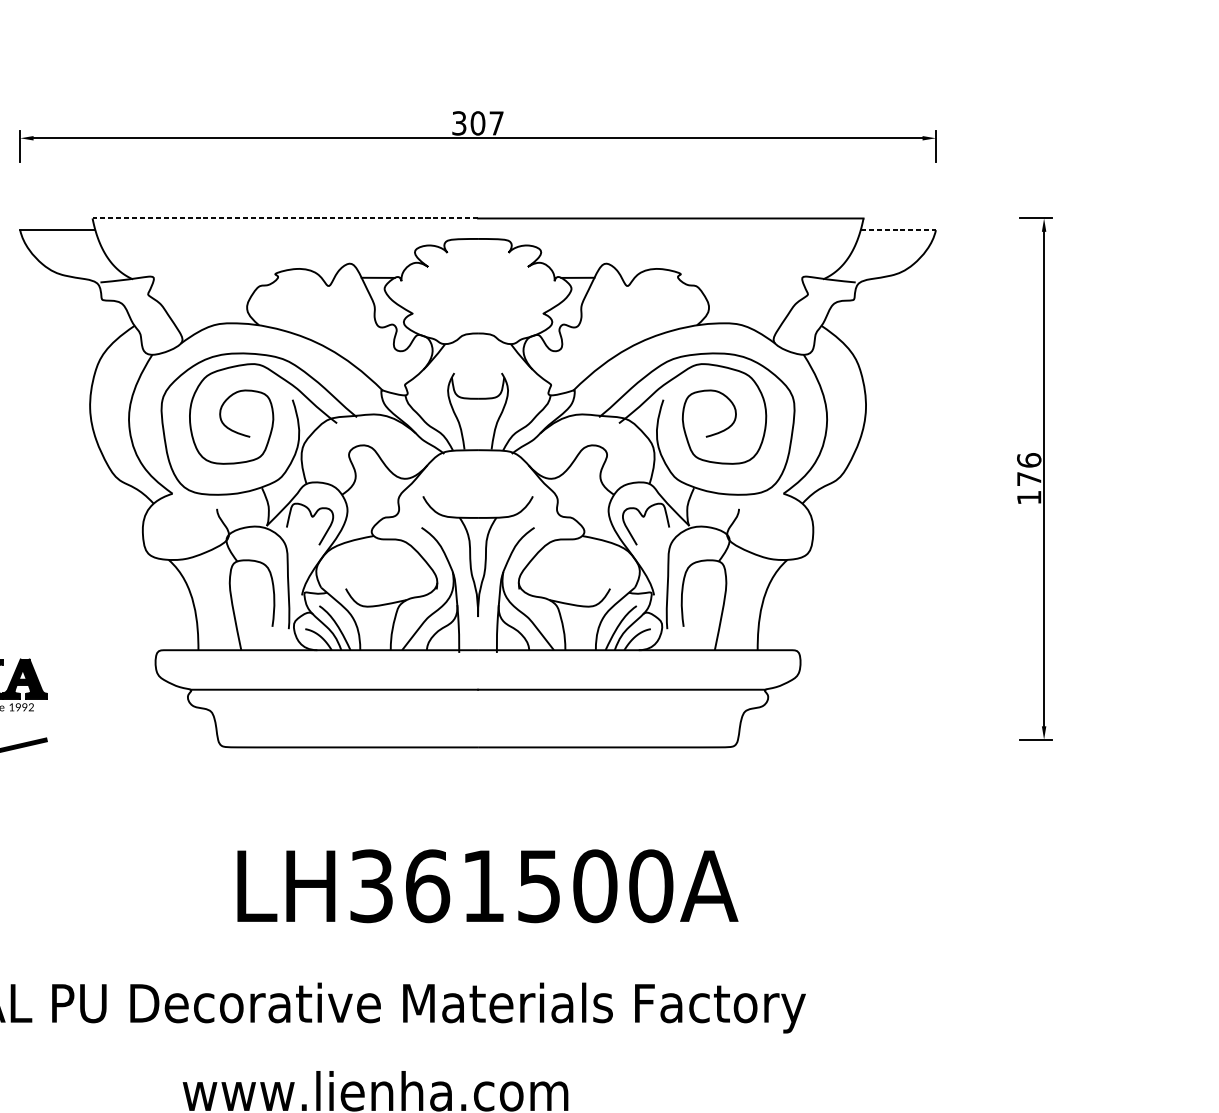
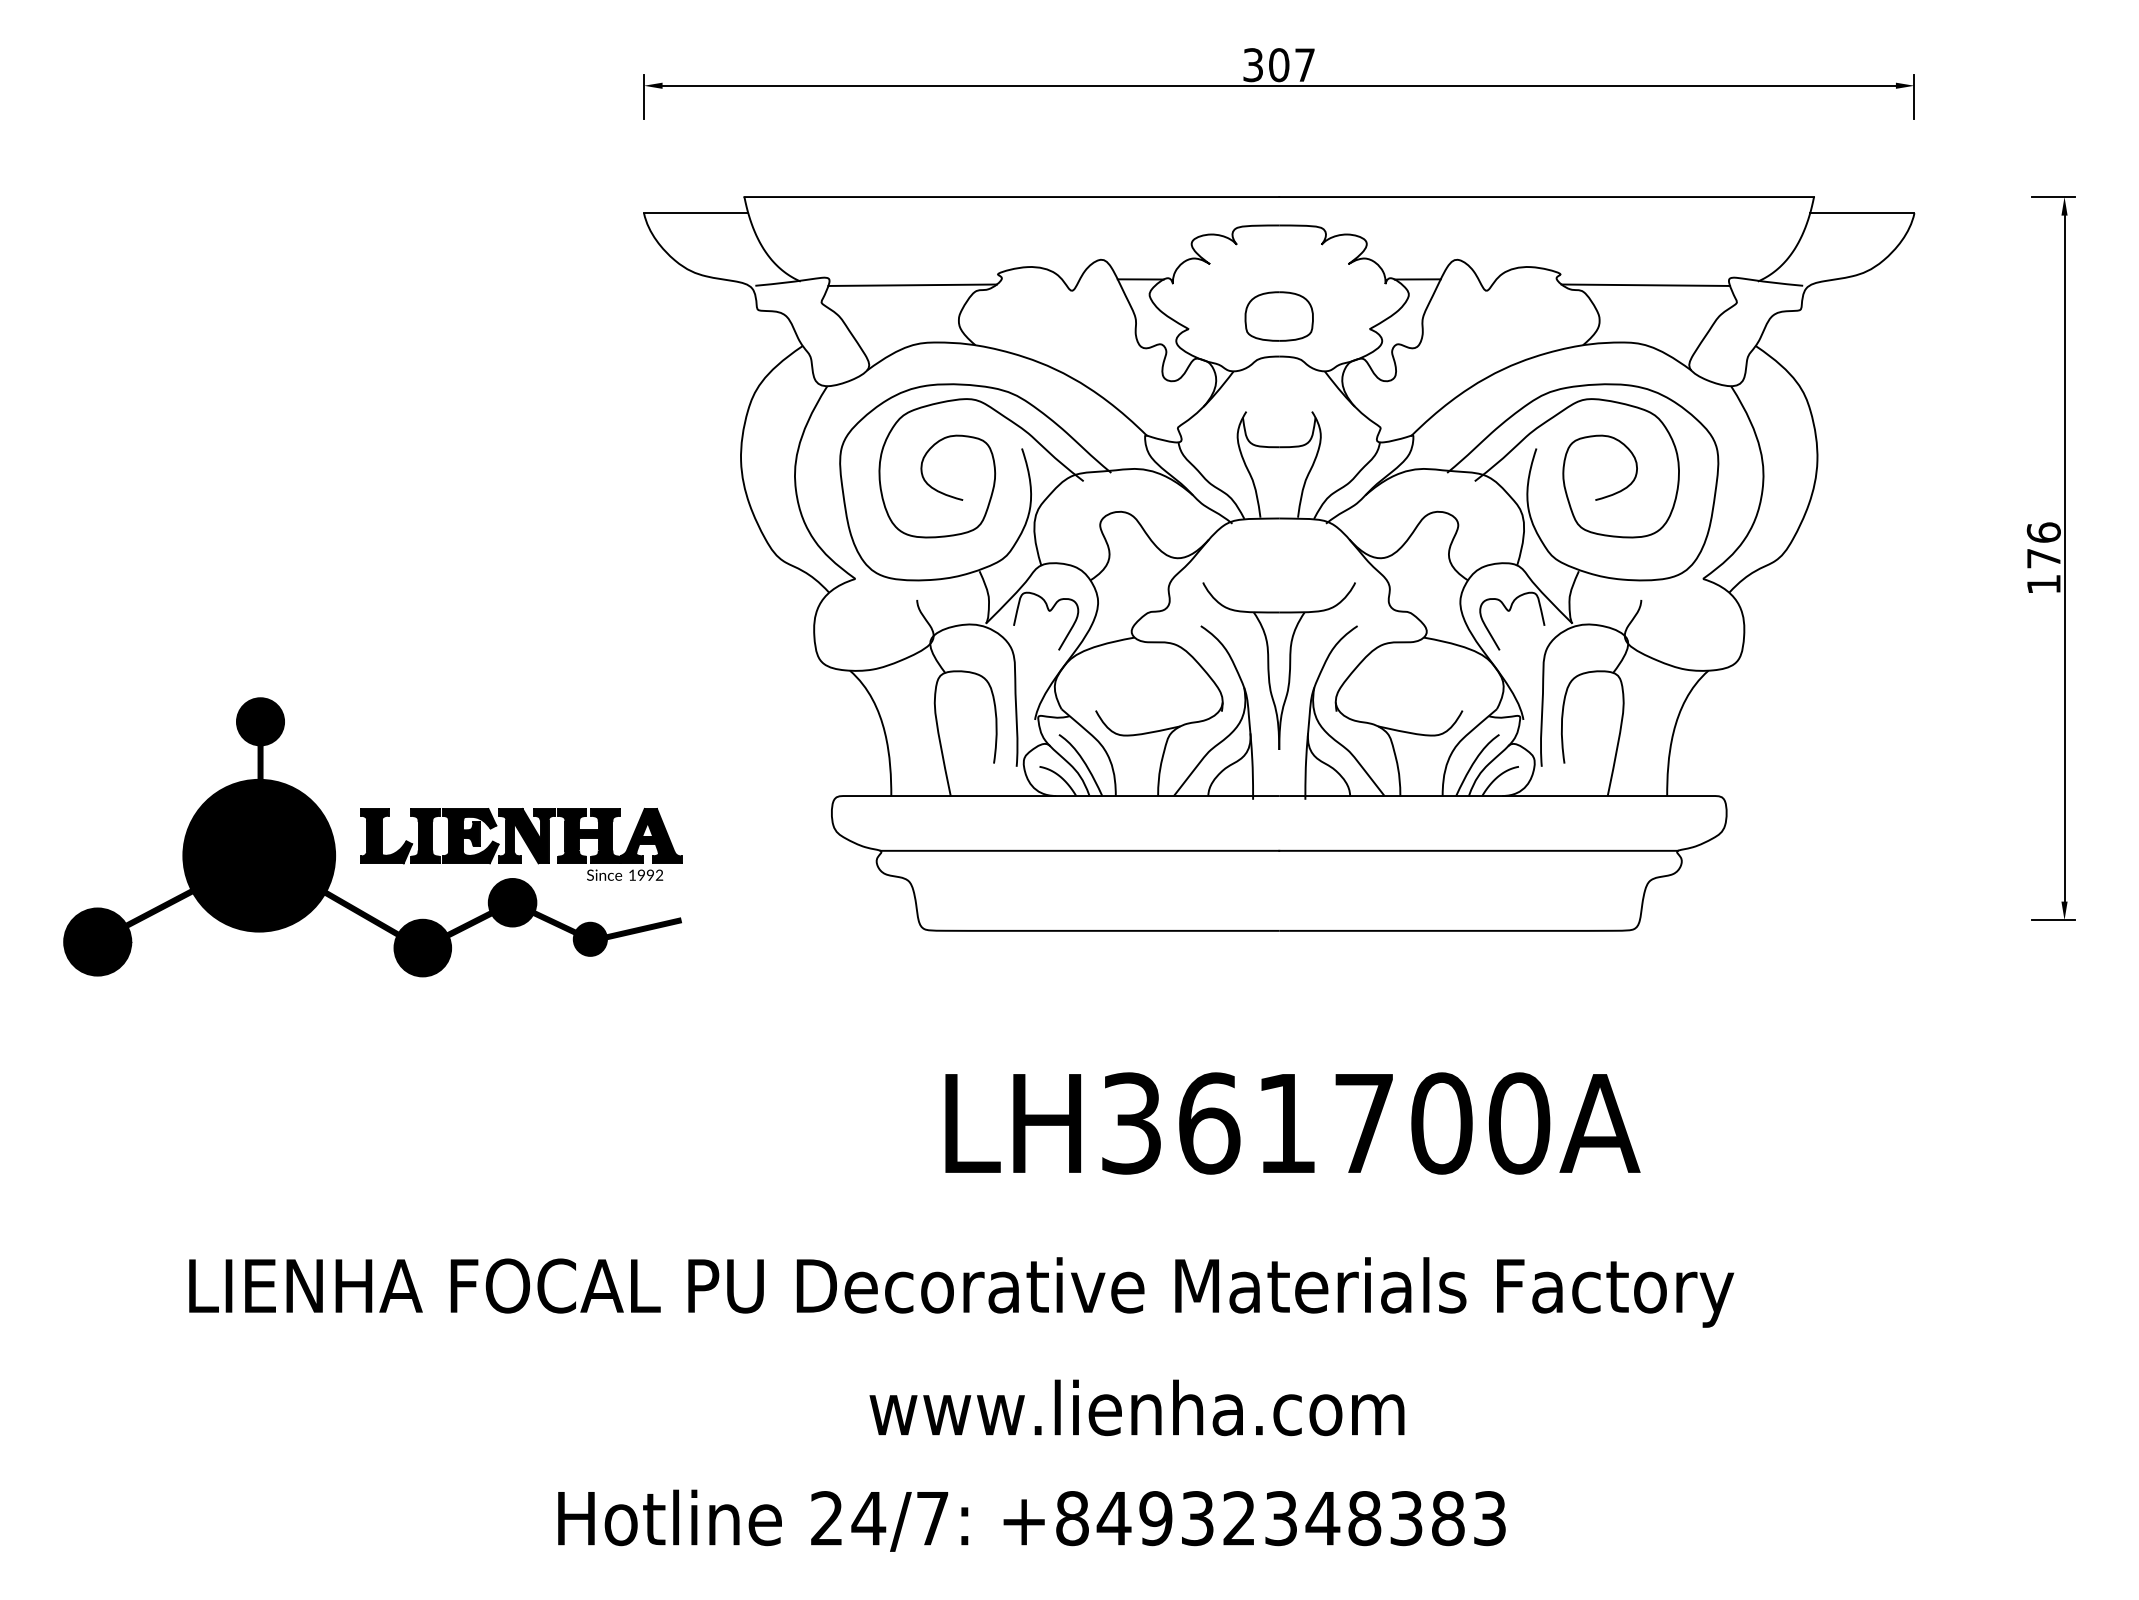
line: (285, 218) -> (1011, 197), dashed -> solid
line: (898, 230) -> (1862, 213), dashed -> solid
line: (213, 281) -> (912, 284), added
line: (742, 281) -> (1645, 284), added
part: (477, 304) -> (1278, 316), added
text: (538, 886) -> (1363, 1124), LH361500A -> LH361700A

